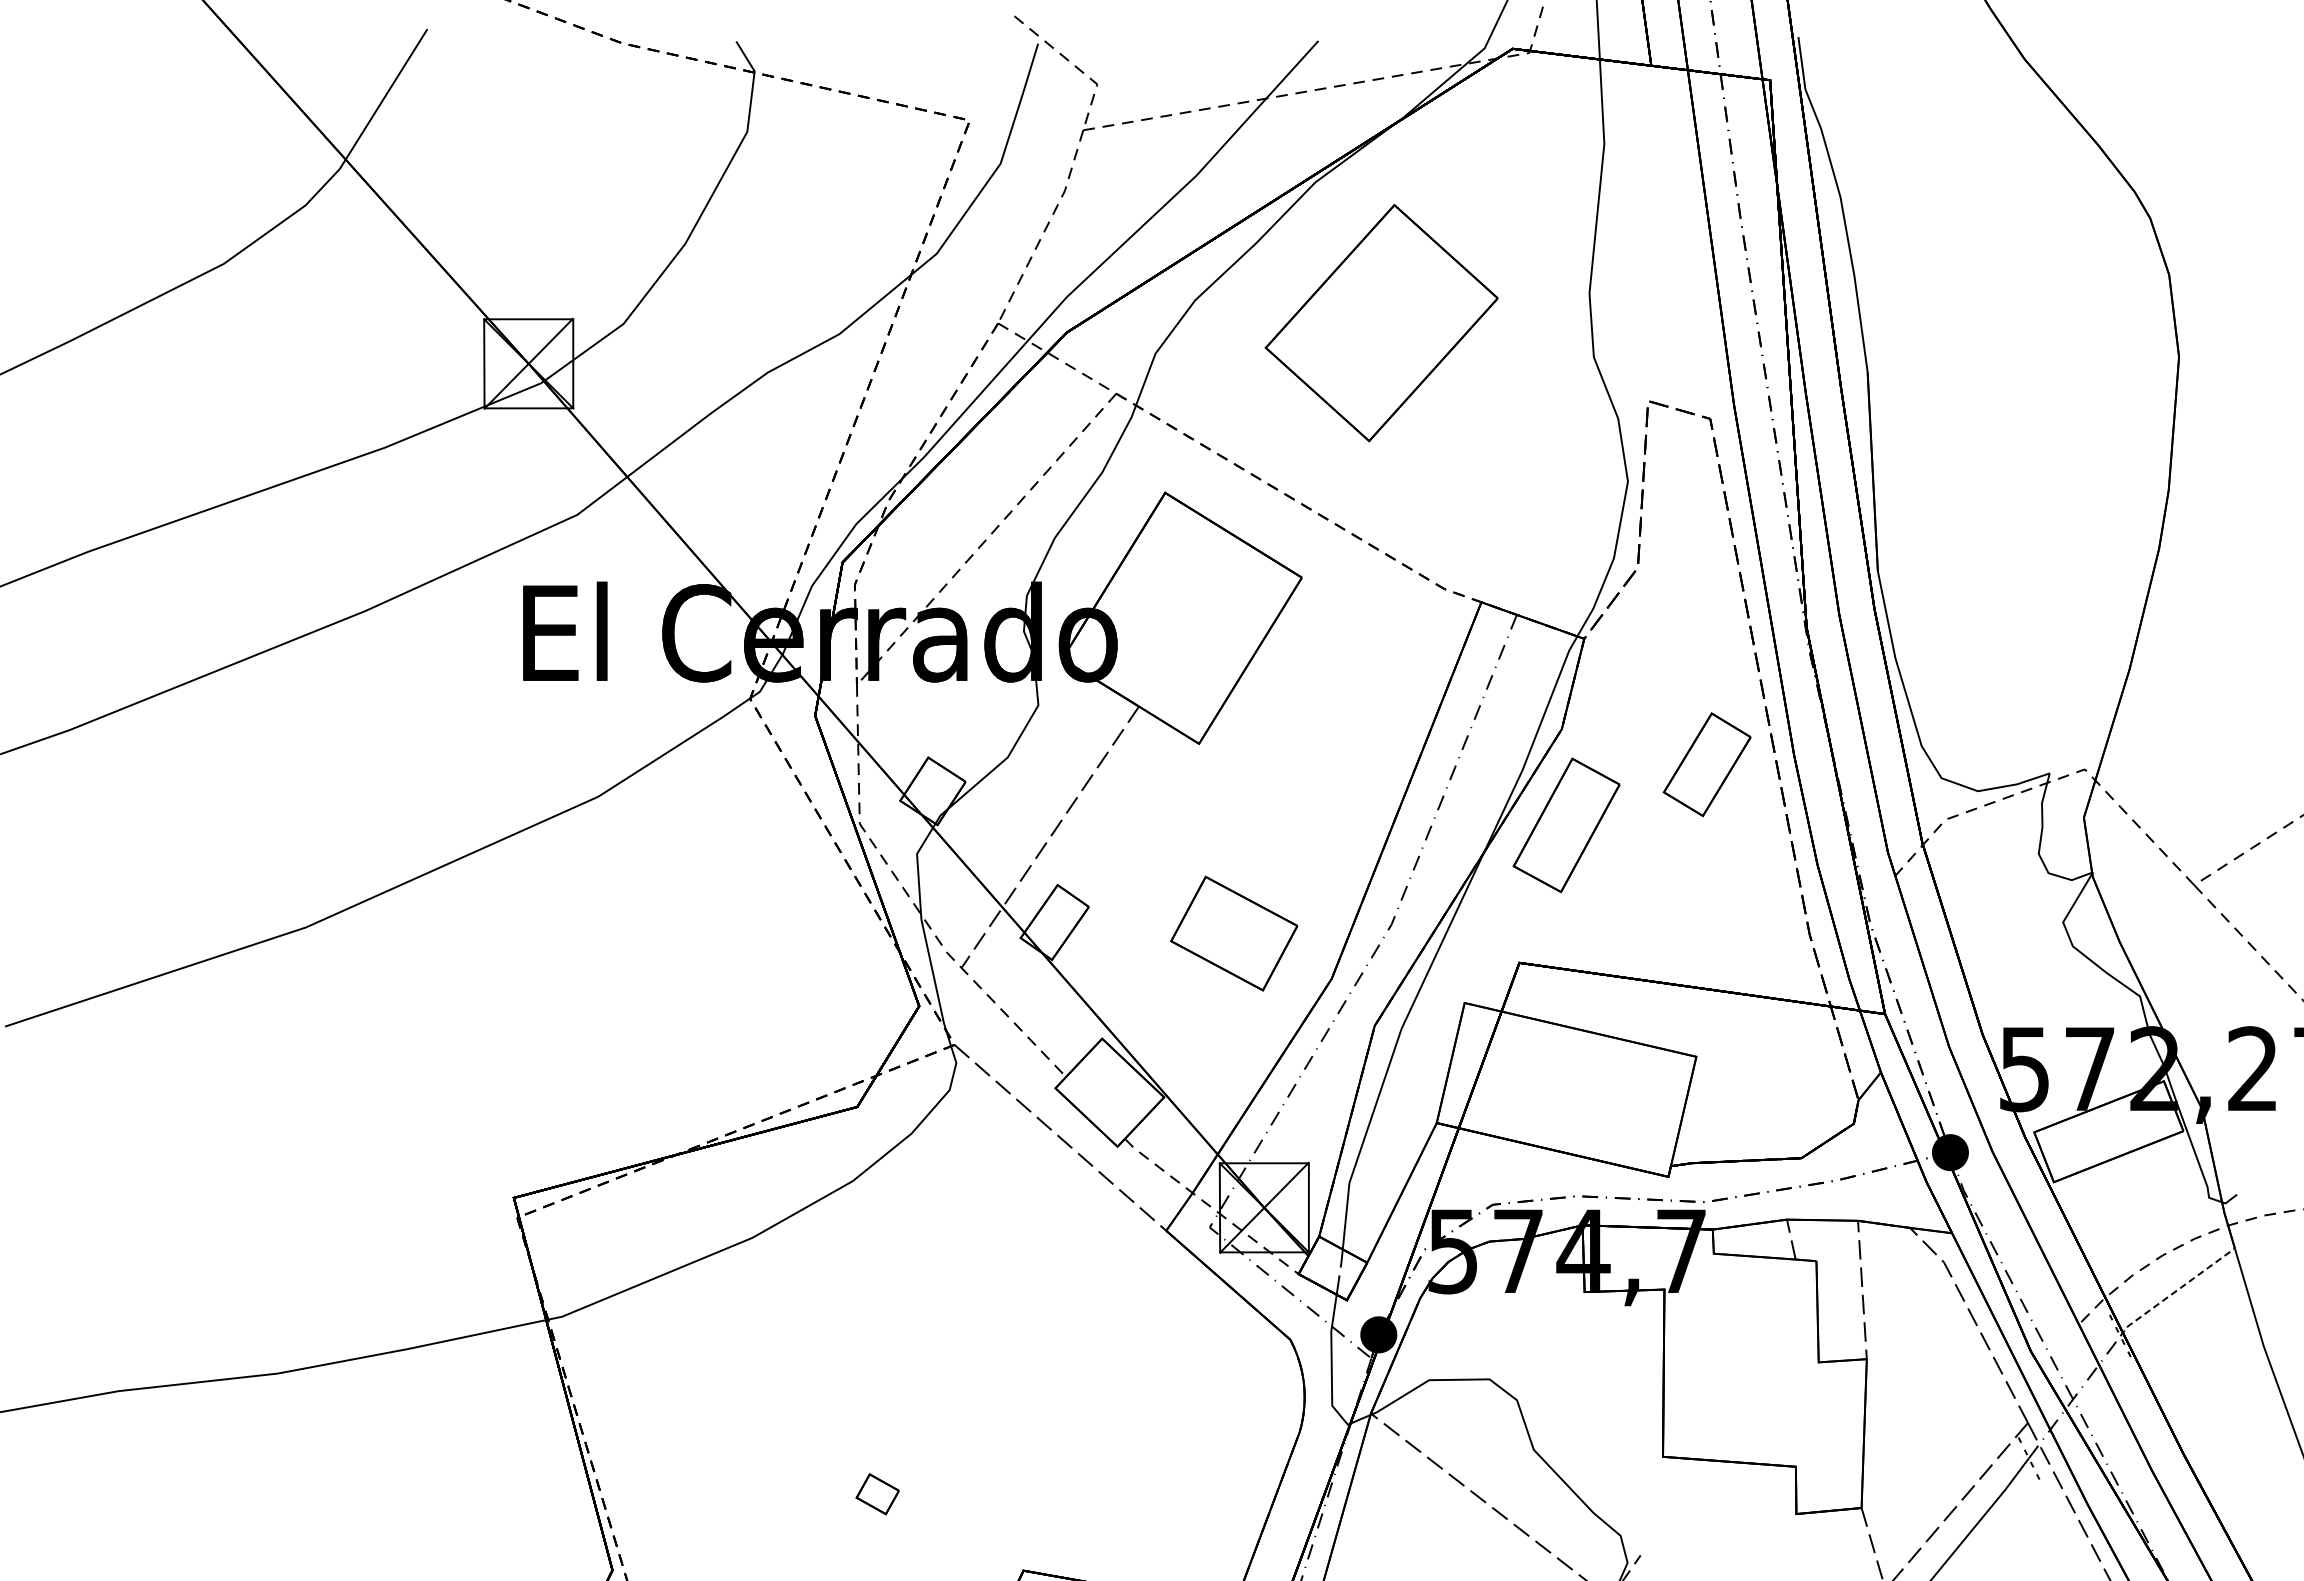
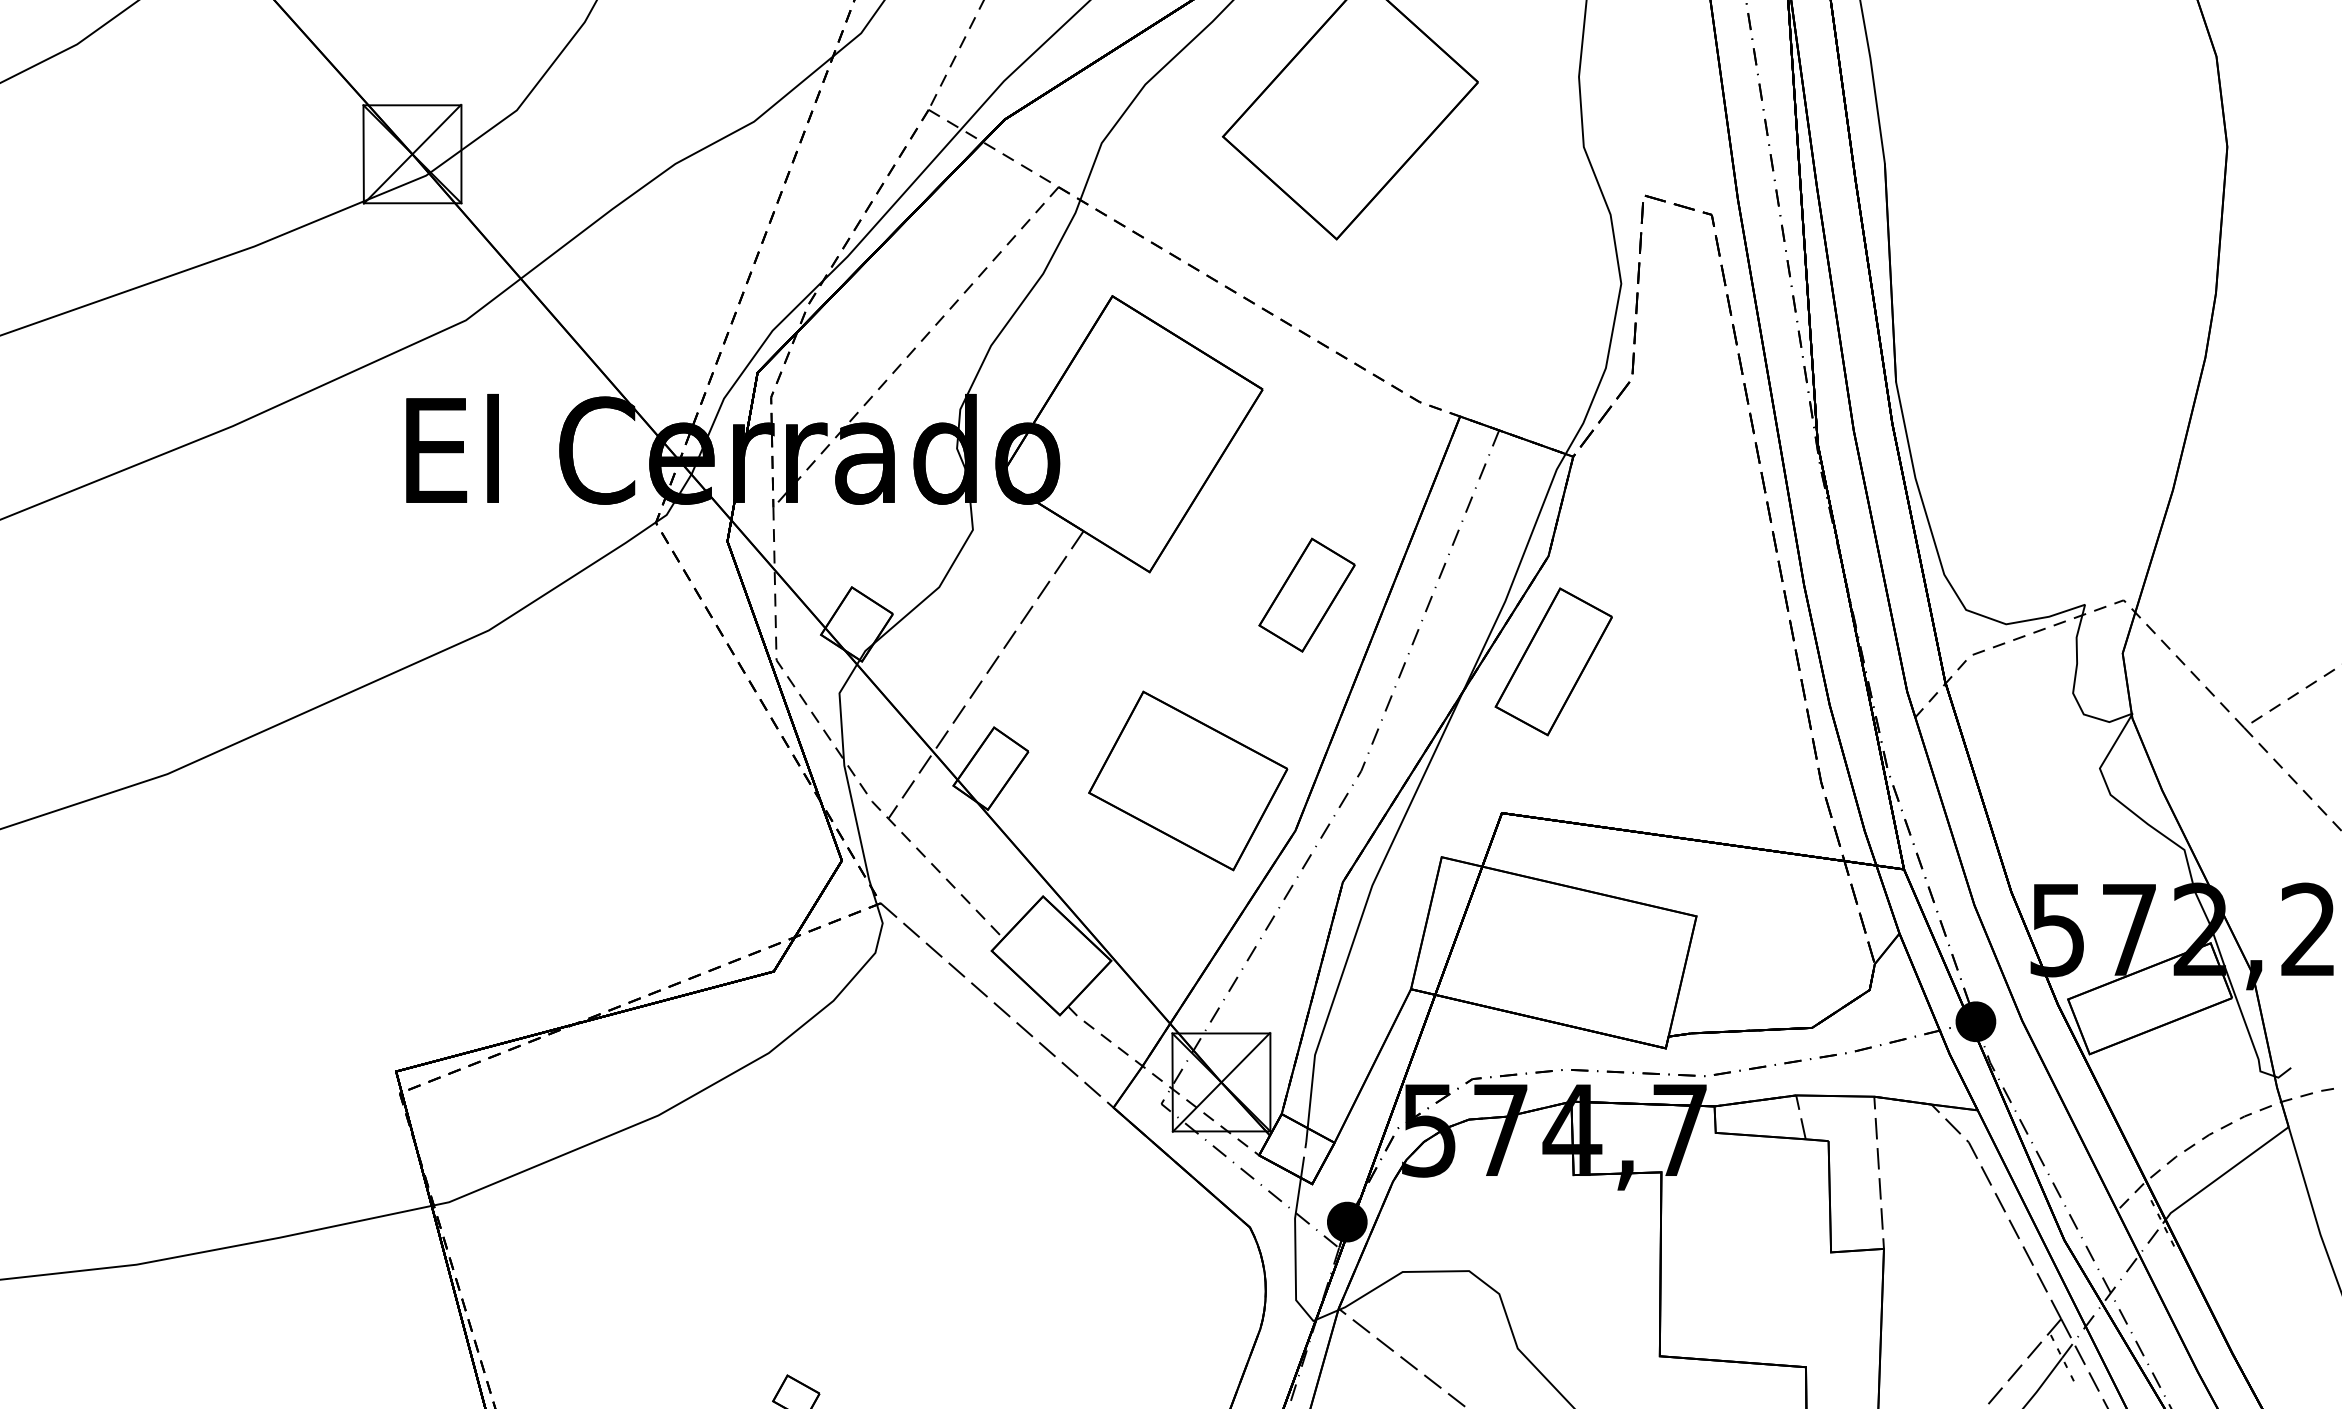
part: (1706, 764) -> (1306, 594), moved
part: (1234, 933) -> (1188, 780), size x1.43
line: (2175, 1291) -> (2223, 1174), dashed -> solid

